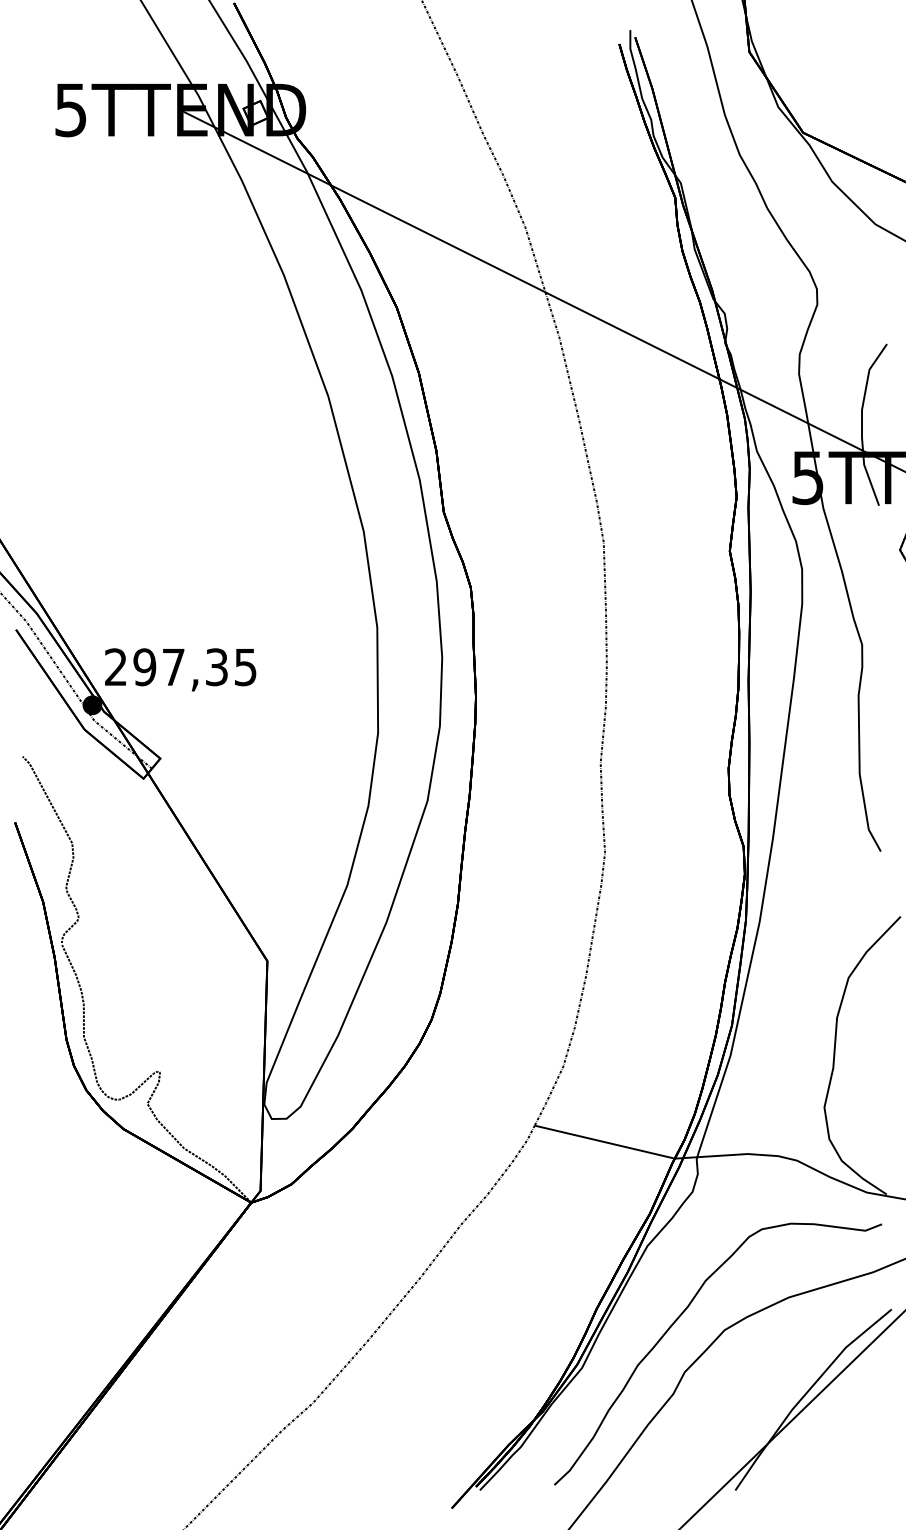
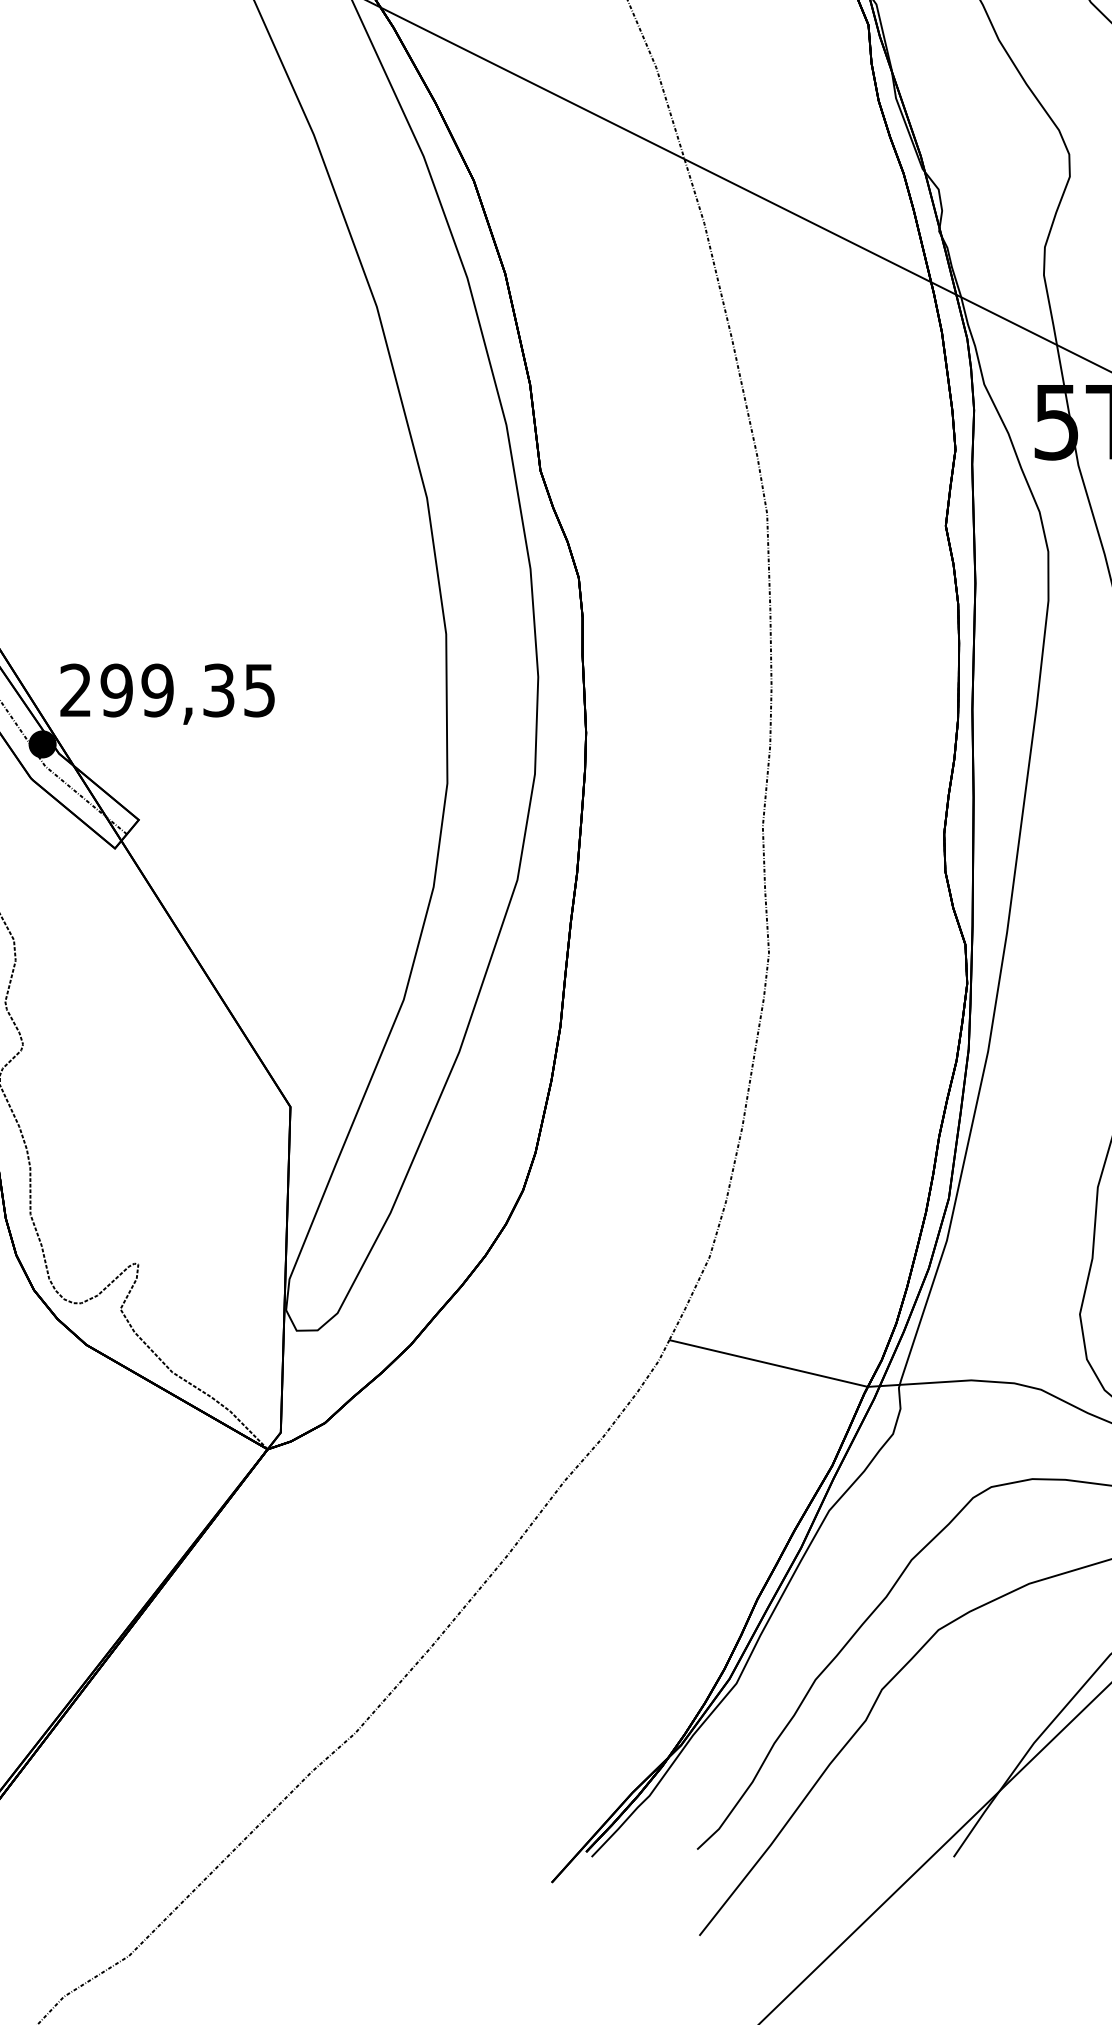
text: (173, 667) -> (157, 690), 297,35 -> 299,35

